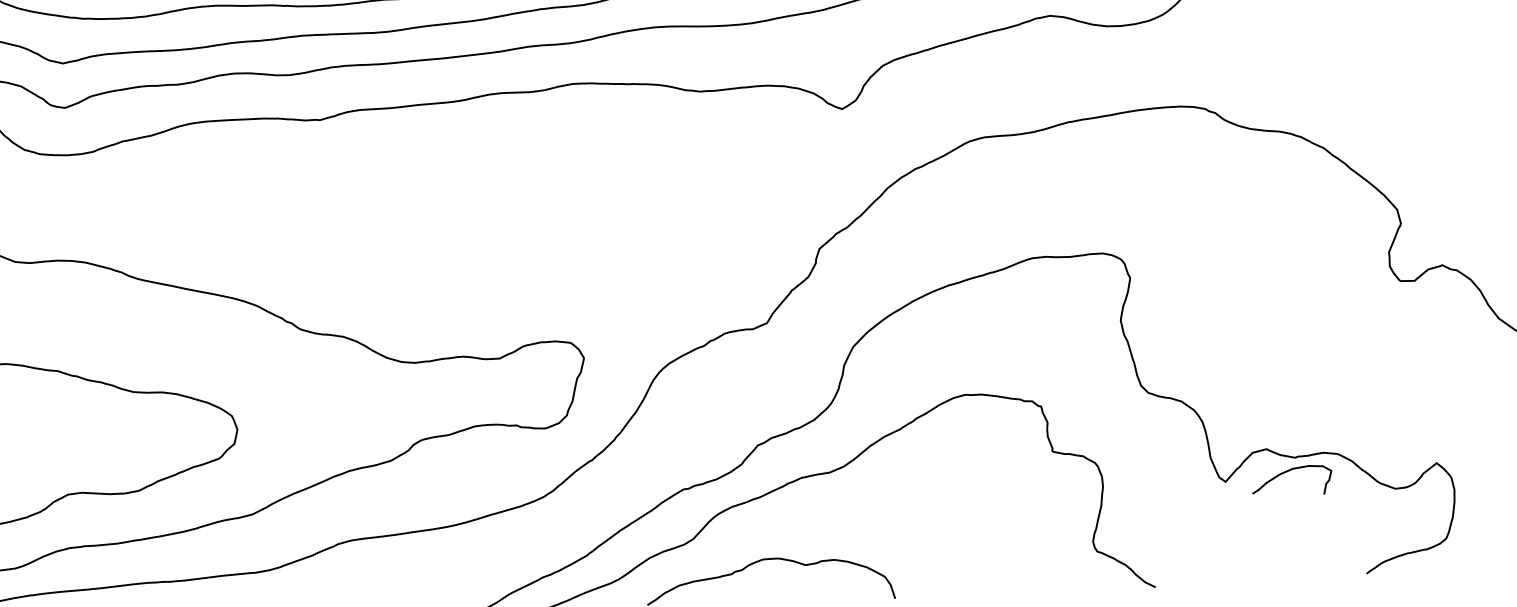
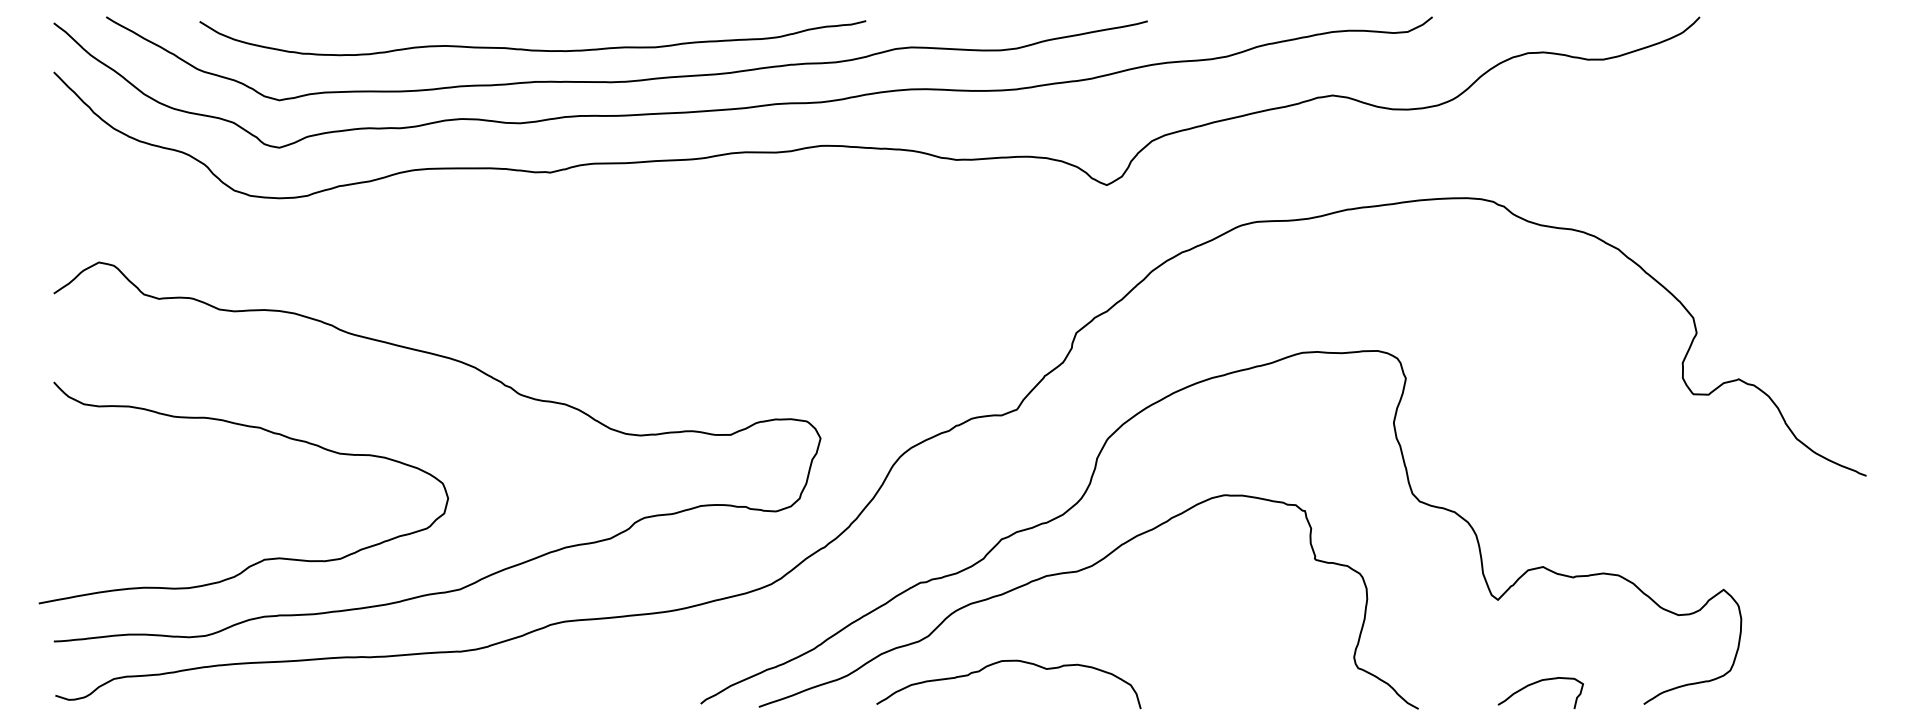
curve: (1287, 472) -> (1536, 683), moved

